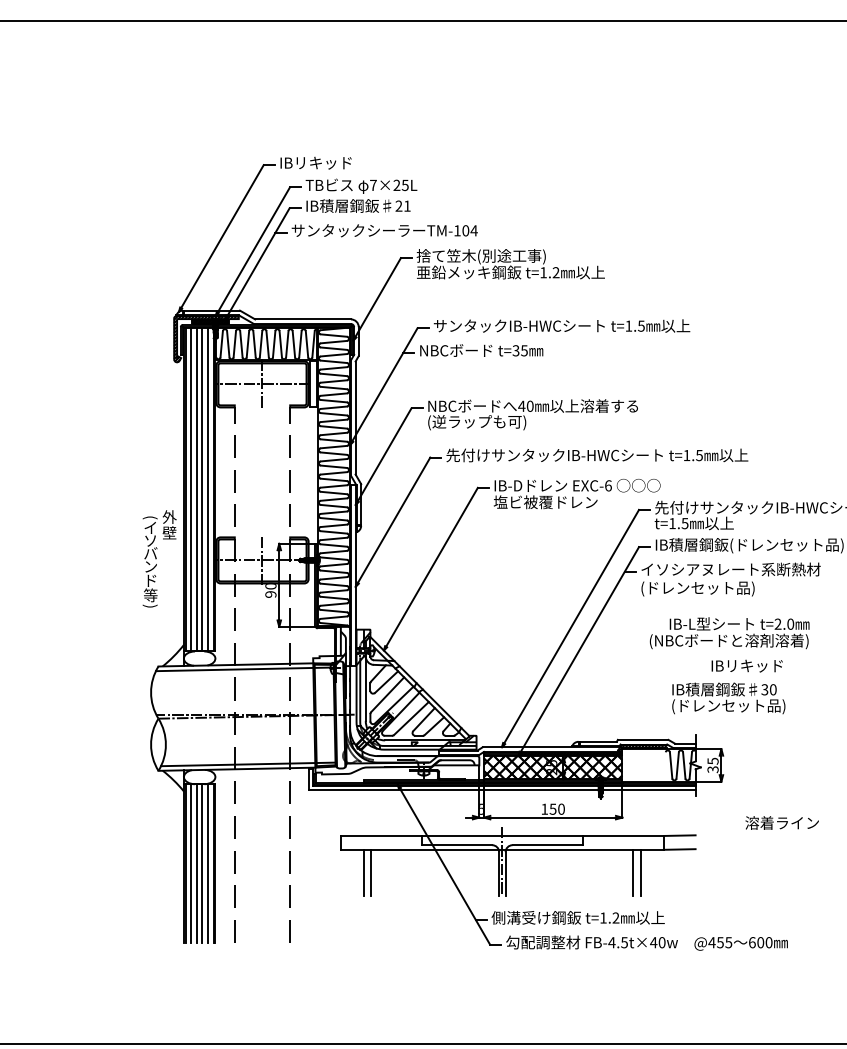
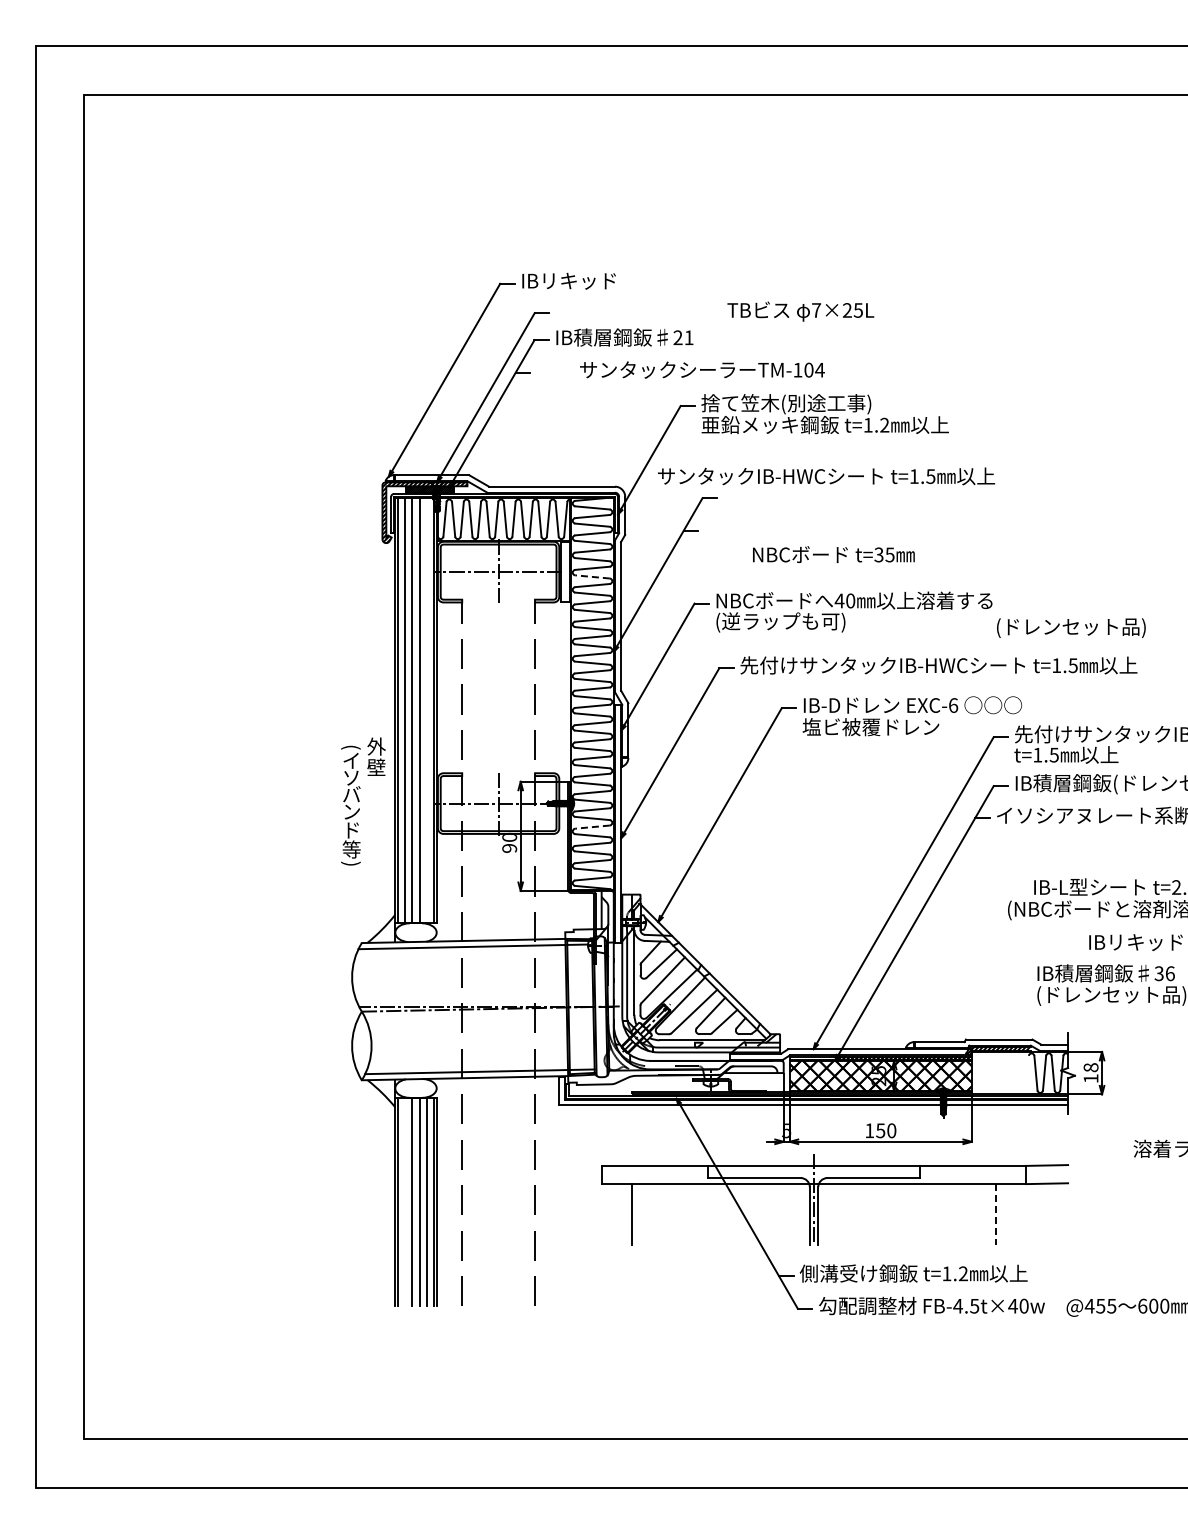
text: (361, 186) -> (800, 311), moved
text: (384, 230) -> (702, 369), moved
text: (562, 326) -> (826, 476), moved
text: (481, 350) -> (833, 554), moved
line: (333, 387) -> (592, 576), solid -> dashed
line: (207, 489) -> (426, 710), removed
line: (333, 578) -> (592, 827), solid -> dashed
text: (698, 588) -> (1071, 627), moved
text: (772, 689) -> (1169, 973), 30 -> 36
text: (712, 765) -> (1090, 1073), 35 -> 18
line: (191, 863) -> (405, 1201), removed
line: (371, 872) -> (641, 1214), removed
line: (633, 872) -> (986, 1214), removed
line: (641, 872) -> (996, 1214), solid -> dashed

